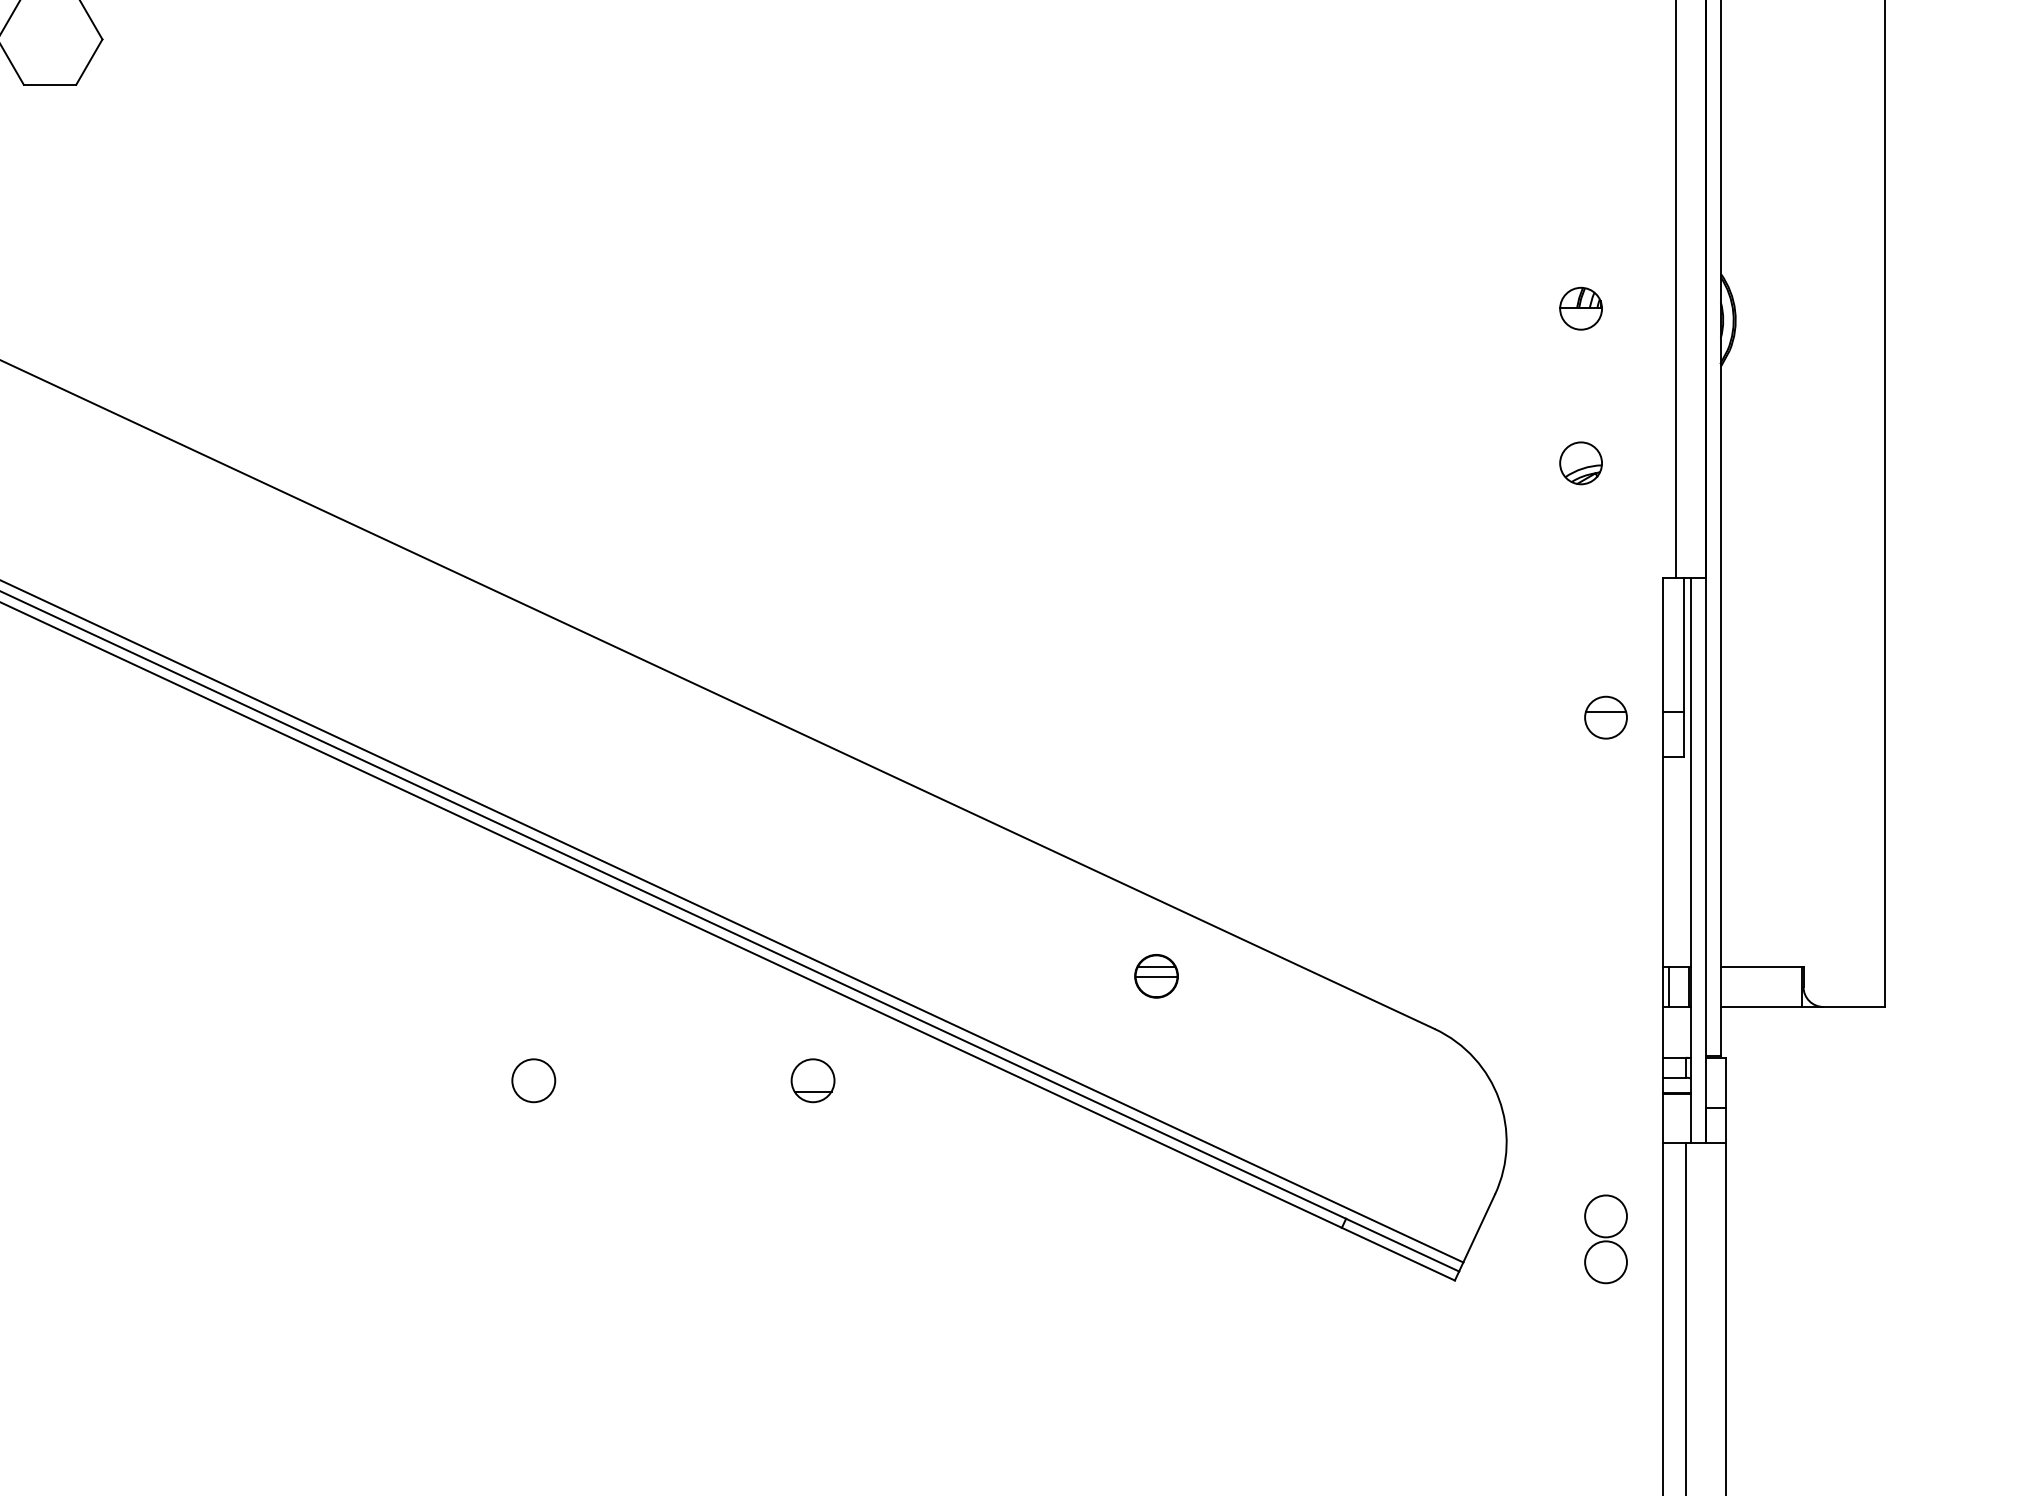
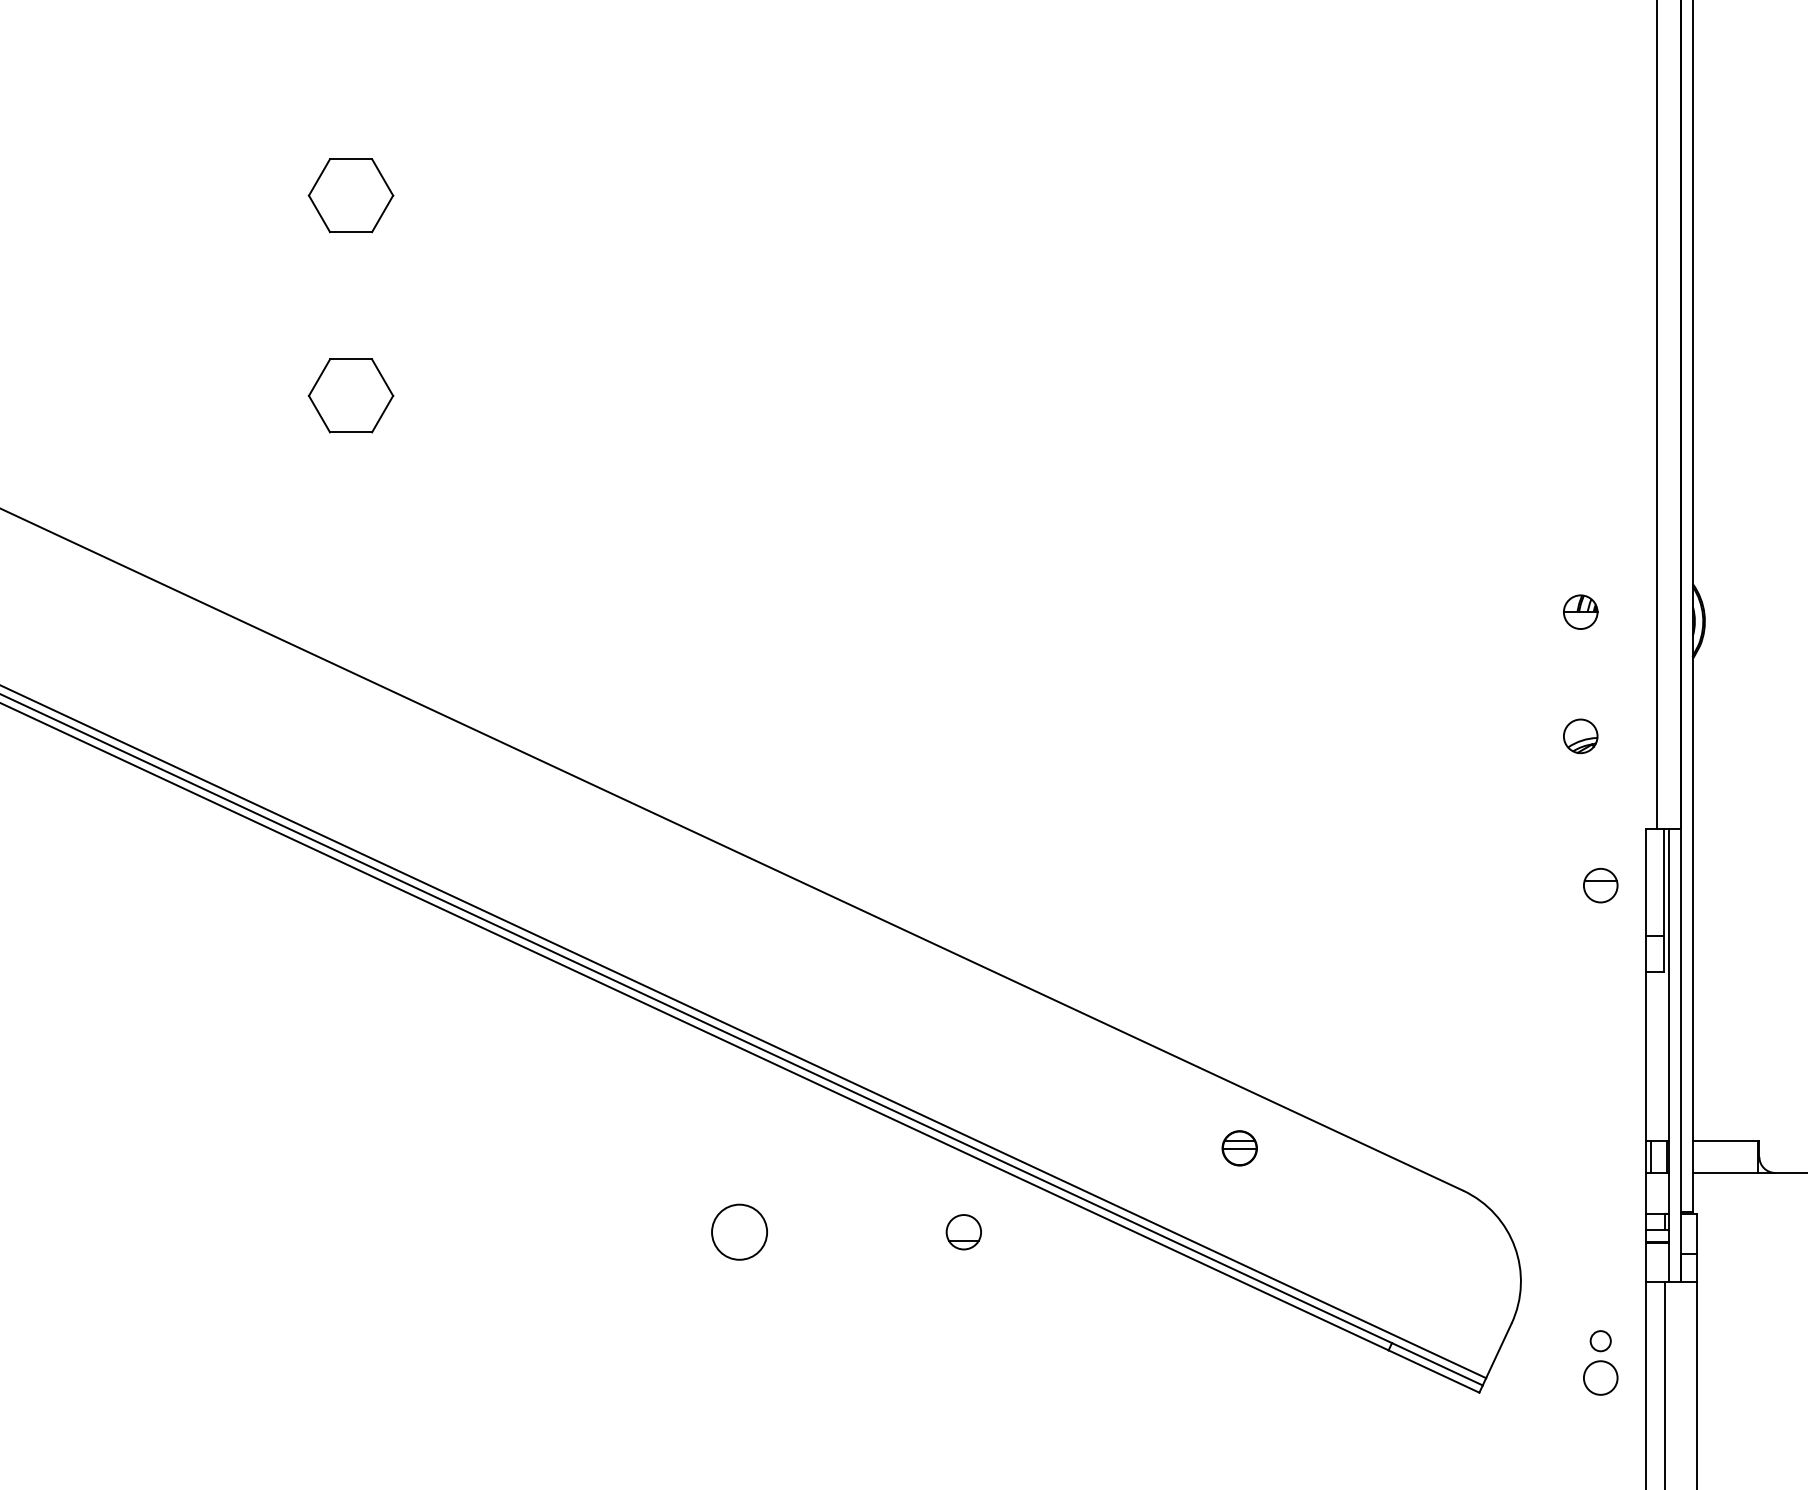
part: (1605, 717) -> (1600, 885), moved
circle: (533, 1081) -> (739, 1232), size x1.6
circle: (1605, 1216) -> (1600, 1341), size x0.6

